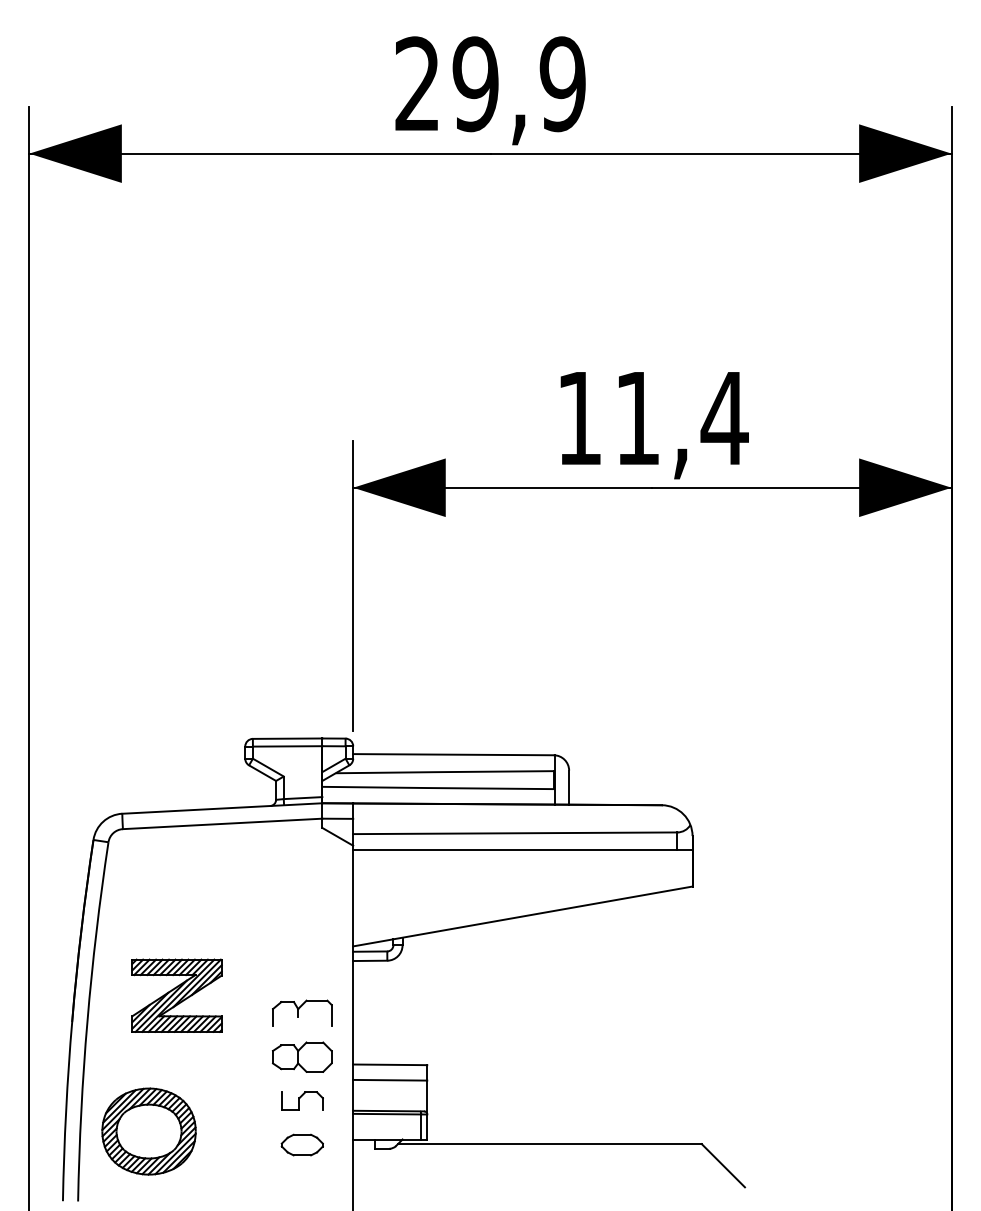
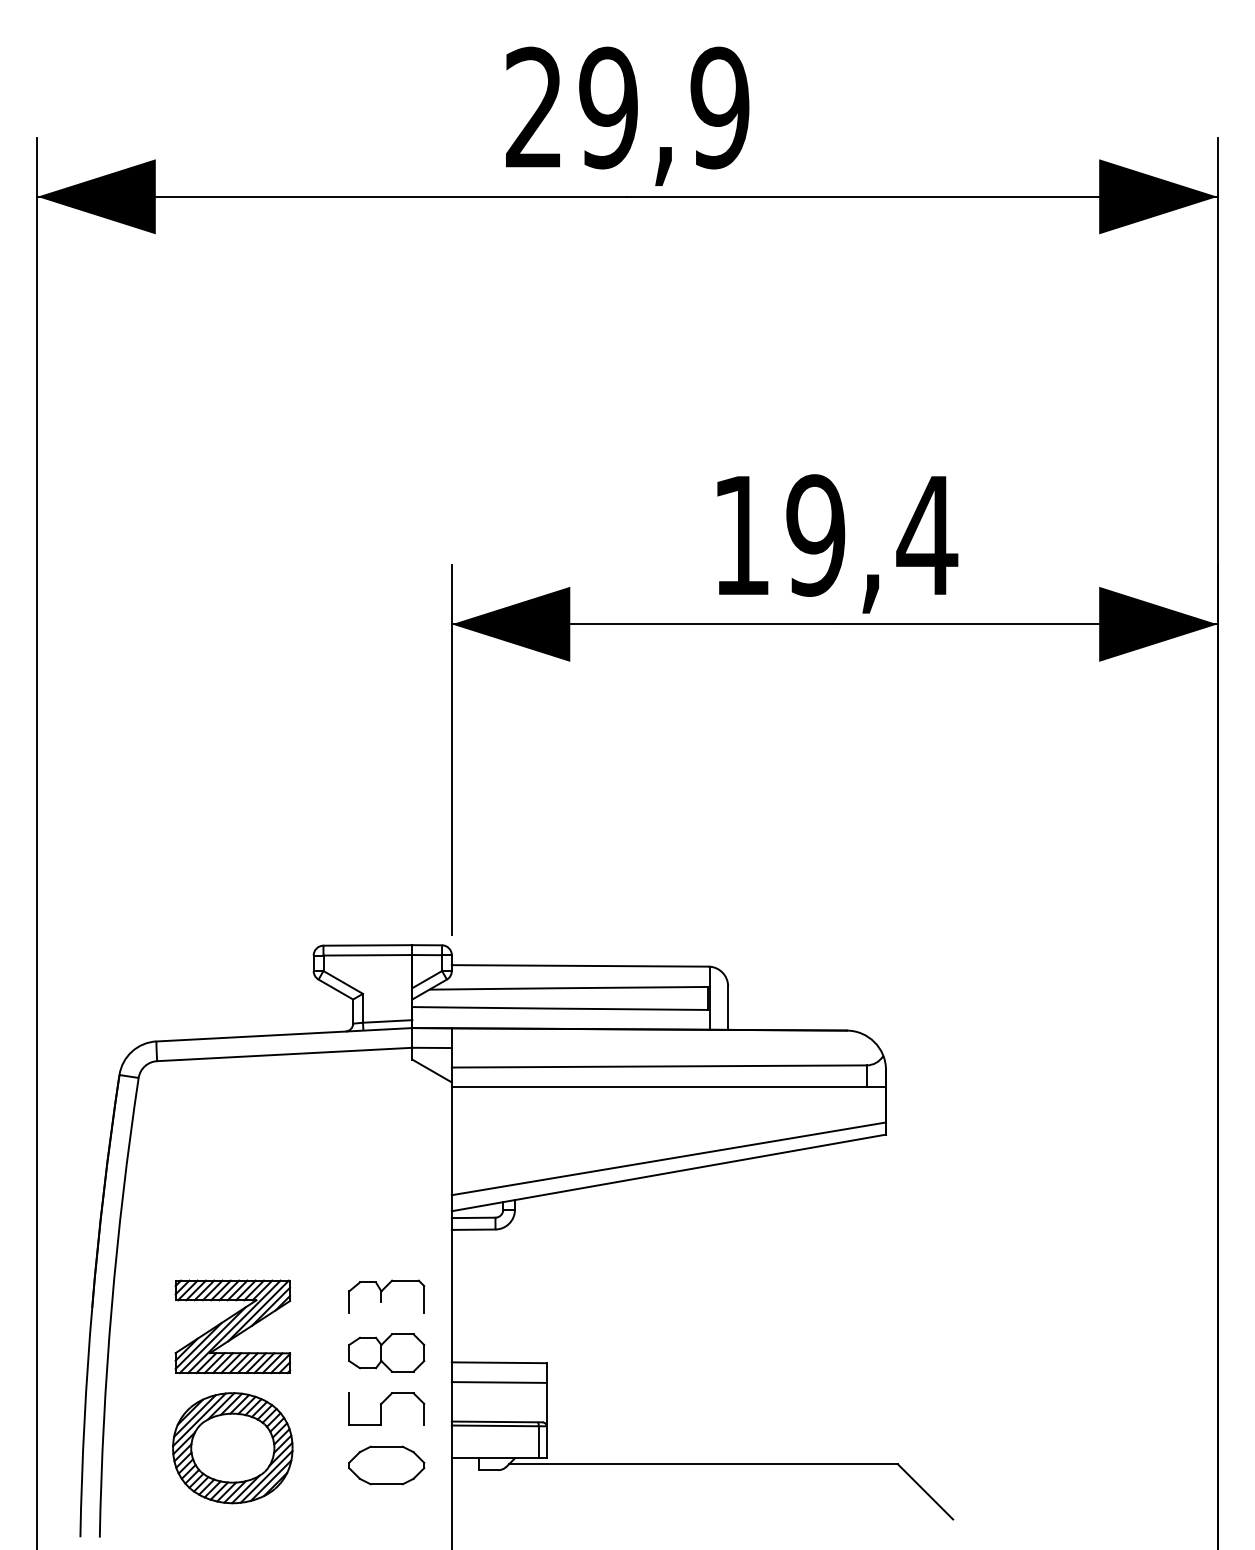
text: (637, 418) -> (815, 535), 11,4 -> 19,4
line: (522, 905) -> (668, 1158), added
part: (176, 995) -> (232, 1326), moved
part: (302, 1100) -> (386, 1408), size x1.43
part: (148, 1131) -> (232, 1448), moved
part: (302, 1144) -> (386, 1464), size x1.43

